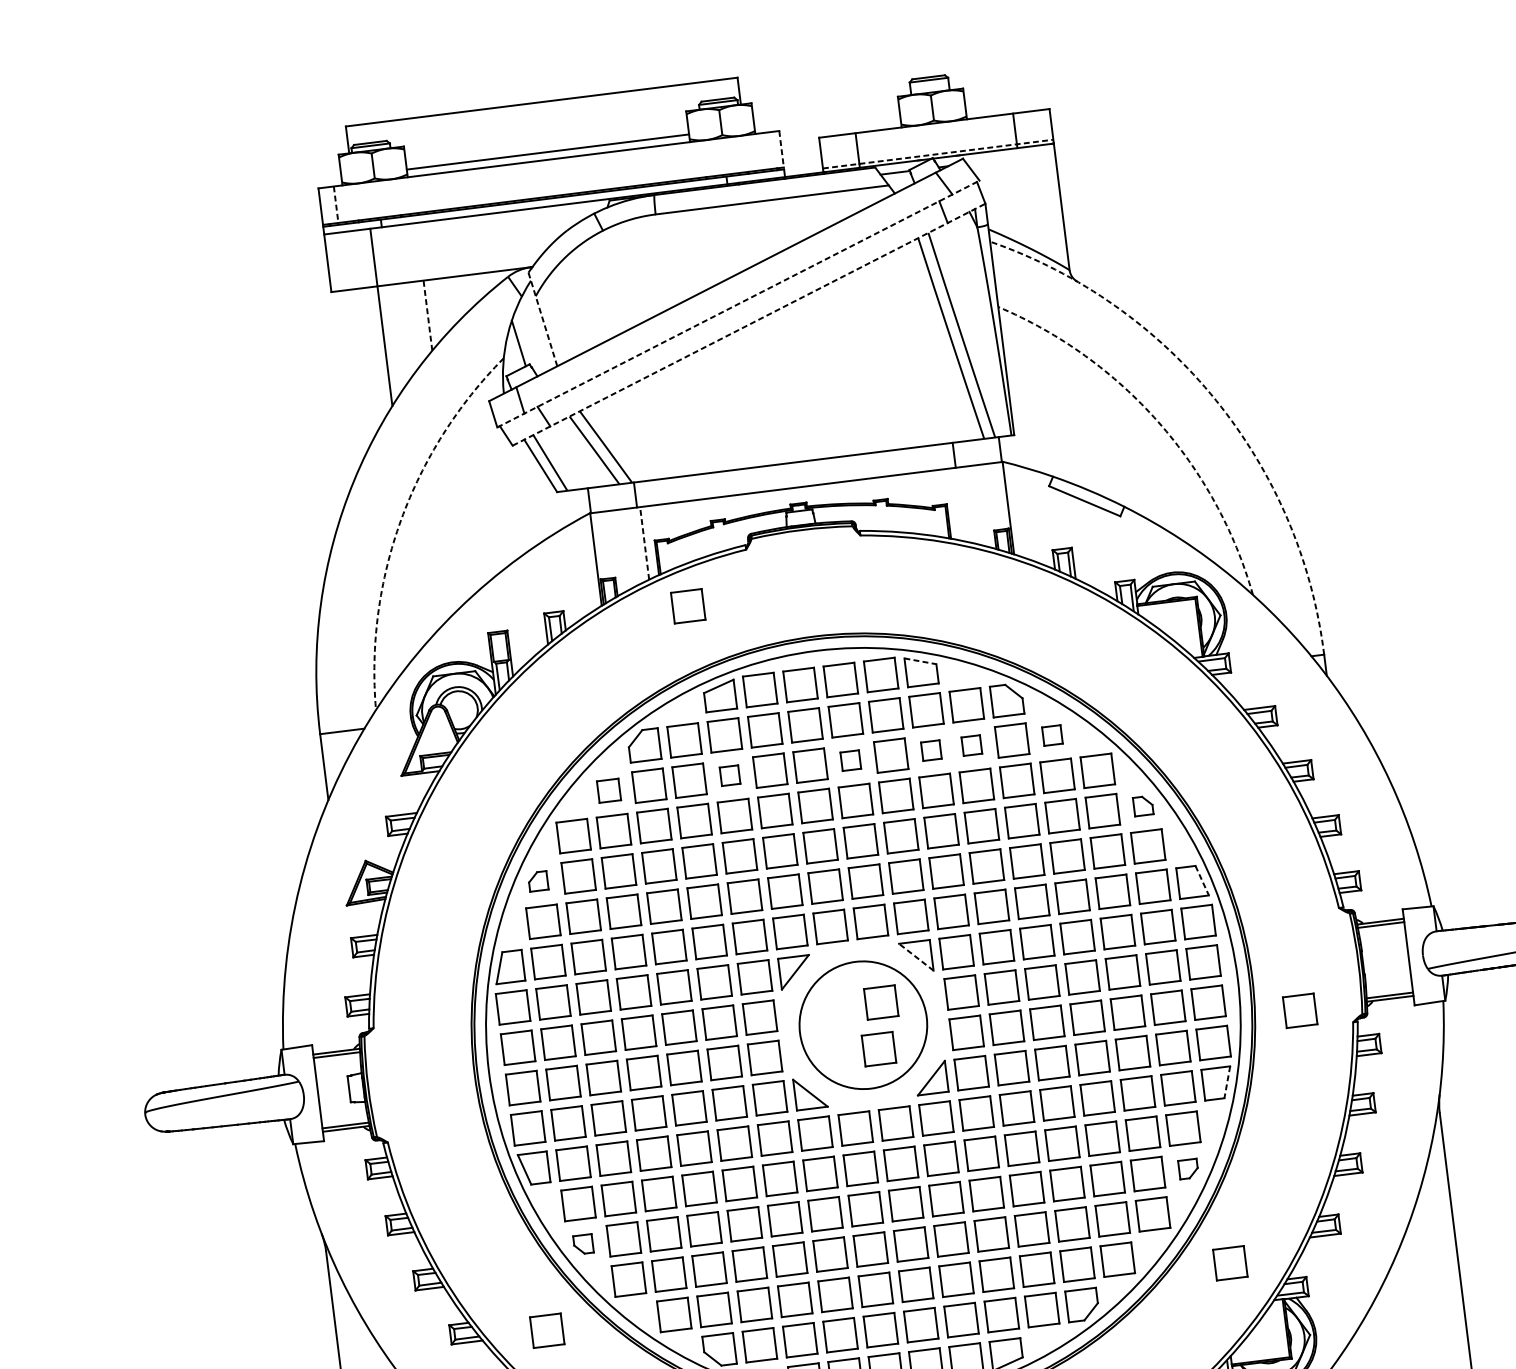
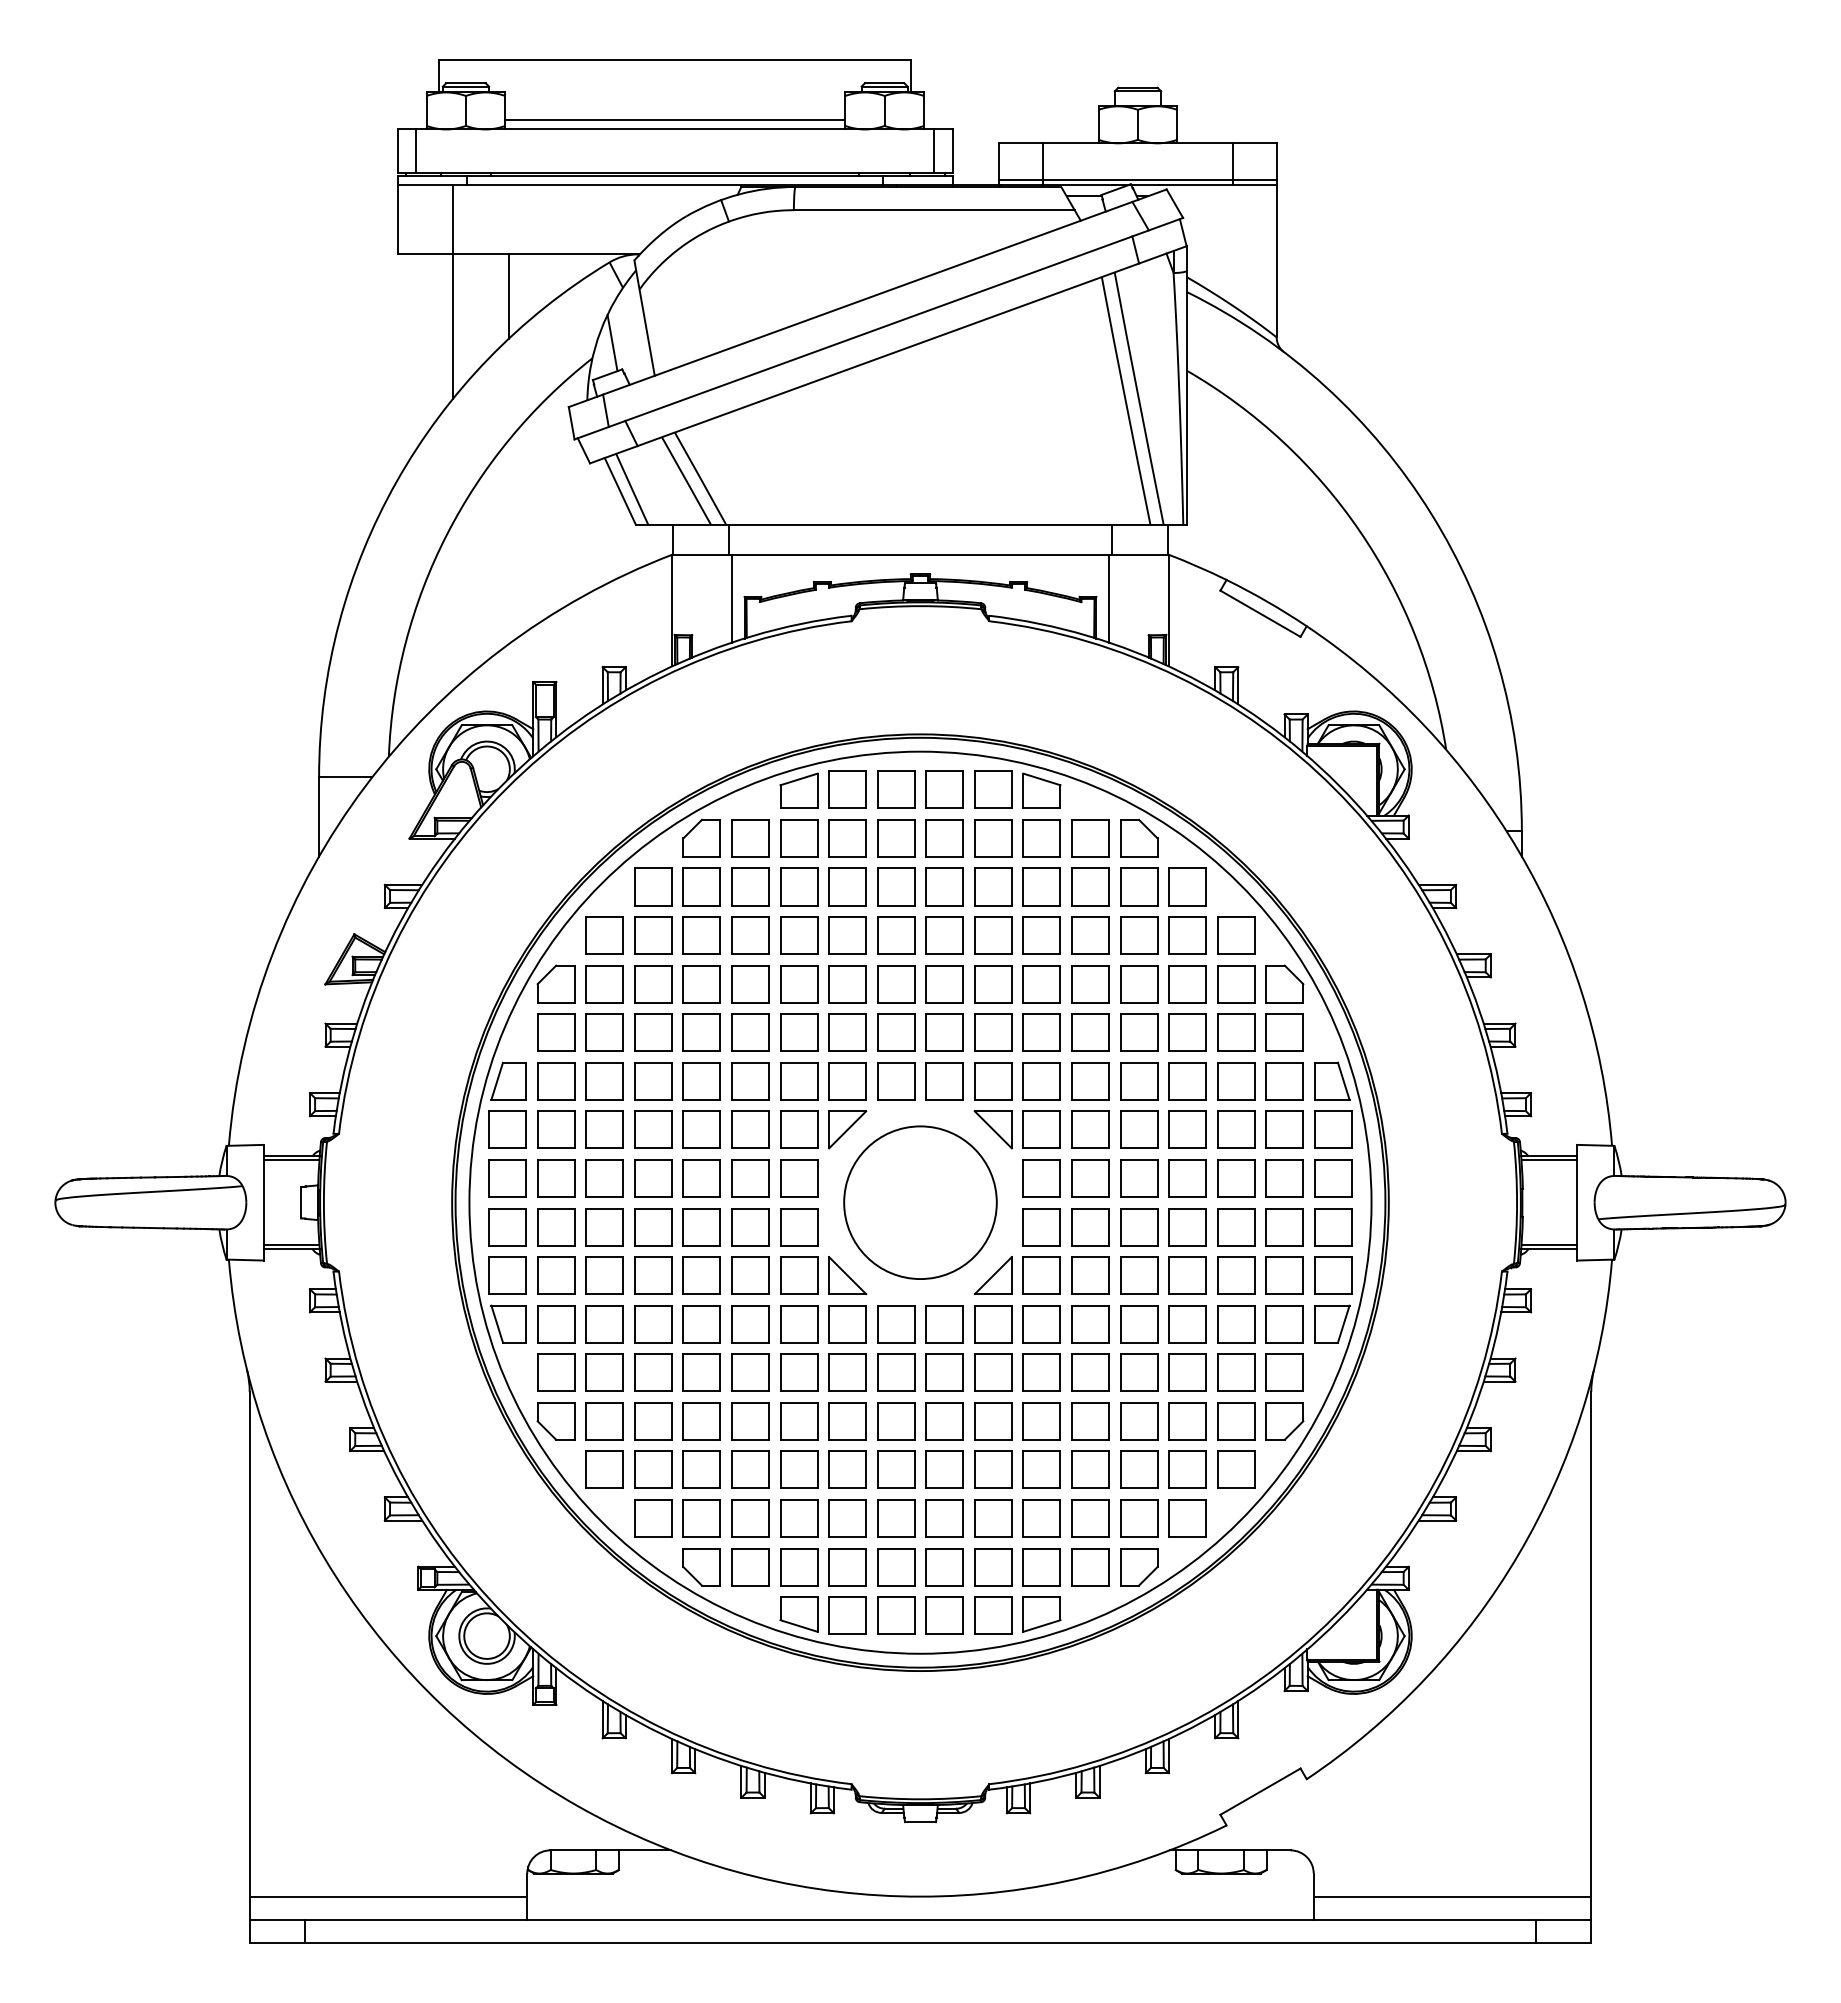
line: (781, 149) -> (952, 151), dashed -> solid
line: (766, 151) -> (934, 151), added
line: (937, 154) -> (1137, 180), dashed -> solid
line: (336, 204) -> (416, 151), dashed -> solid
line: (738, 303) -> (878, 328), dashed -> solid
line: (427, 315) -> (508, 296), dashed -> solid
line: (542, 319) -> (644, 318), dashed -> solid
line: (749, 324) -> (888, 354), dashed -> solid
arc: (1216, 400) -> (1431, 513), dashed -> solid
arc: (1158, 421) -> (1359, 530), dashed -> solid
line: (956, 504) -> (1108, 598), added
arc: (400, 520) -> (446, 535), dashed -> solid
line: (644, 543) -> (732, 598), dashed -> solid
part: (688, 606) -> (774, 679), removed
line: (920, 661) -> (1042, 779), dashed -> solid
part: (1052, 735) -> (1187, 886), size x1.67
part: (971, 745) -> (1090, 886), size x1.67
part: (931, 750) -> (1041, 886), size x1.67
part: (850, 760) -> (944, 886), size x1.67
part: (730, 775) -> (799, 886), size x1.67
part: (609, 790) -> (653, 886), size x1.43
part: (1142, 805) -> (1284, 983), size x1.67
line: (1201, 880) -> (1343, 1081), dashed -> solid
part: (537, 881) -> (555, 983), size x1.67
line: (916, 956) -> (993, 1129), dashed -> solid
part: (881, 1002) -> (945, 1178), removed
part: (1299, 1011) -> (1440, 1250), removed
part: (879, 1049) -> (935, 1233), removed
line: (1227, 1082) -> (1343, 1324), dashed -> solid
part: (1188, 1169) -> (1284, 1421), size x1.67
part: (583, 1244) -> (555, 1421), size x1.67
part: (1230, 1263) -> (1320, 1539), removed
part: (547, 1330) -> (500, 1518), removed

